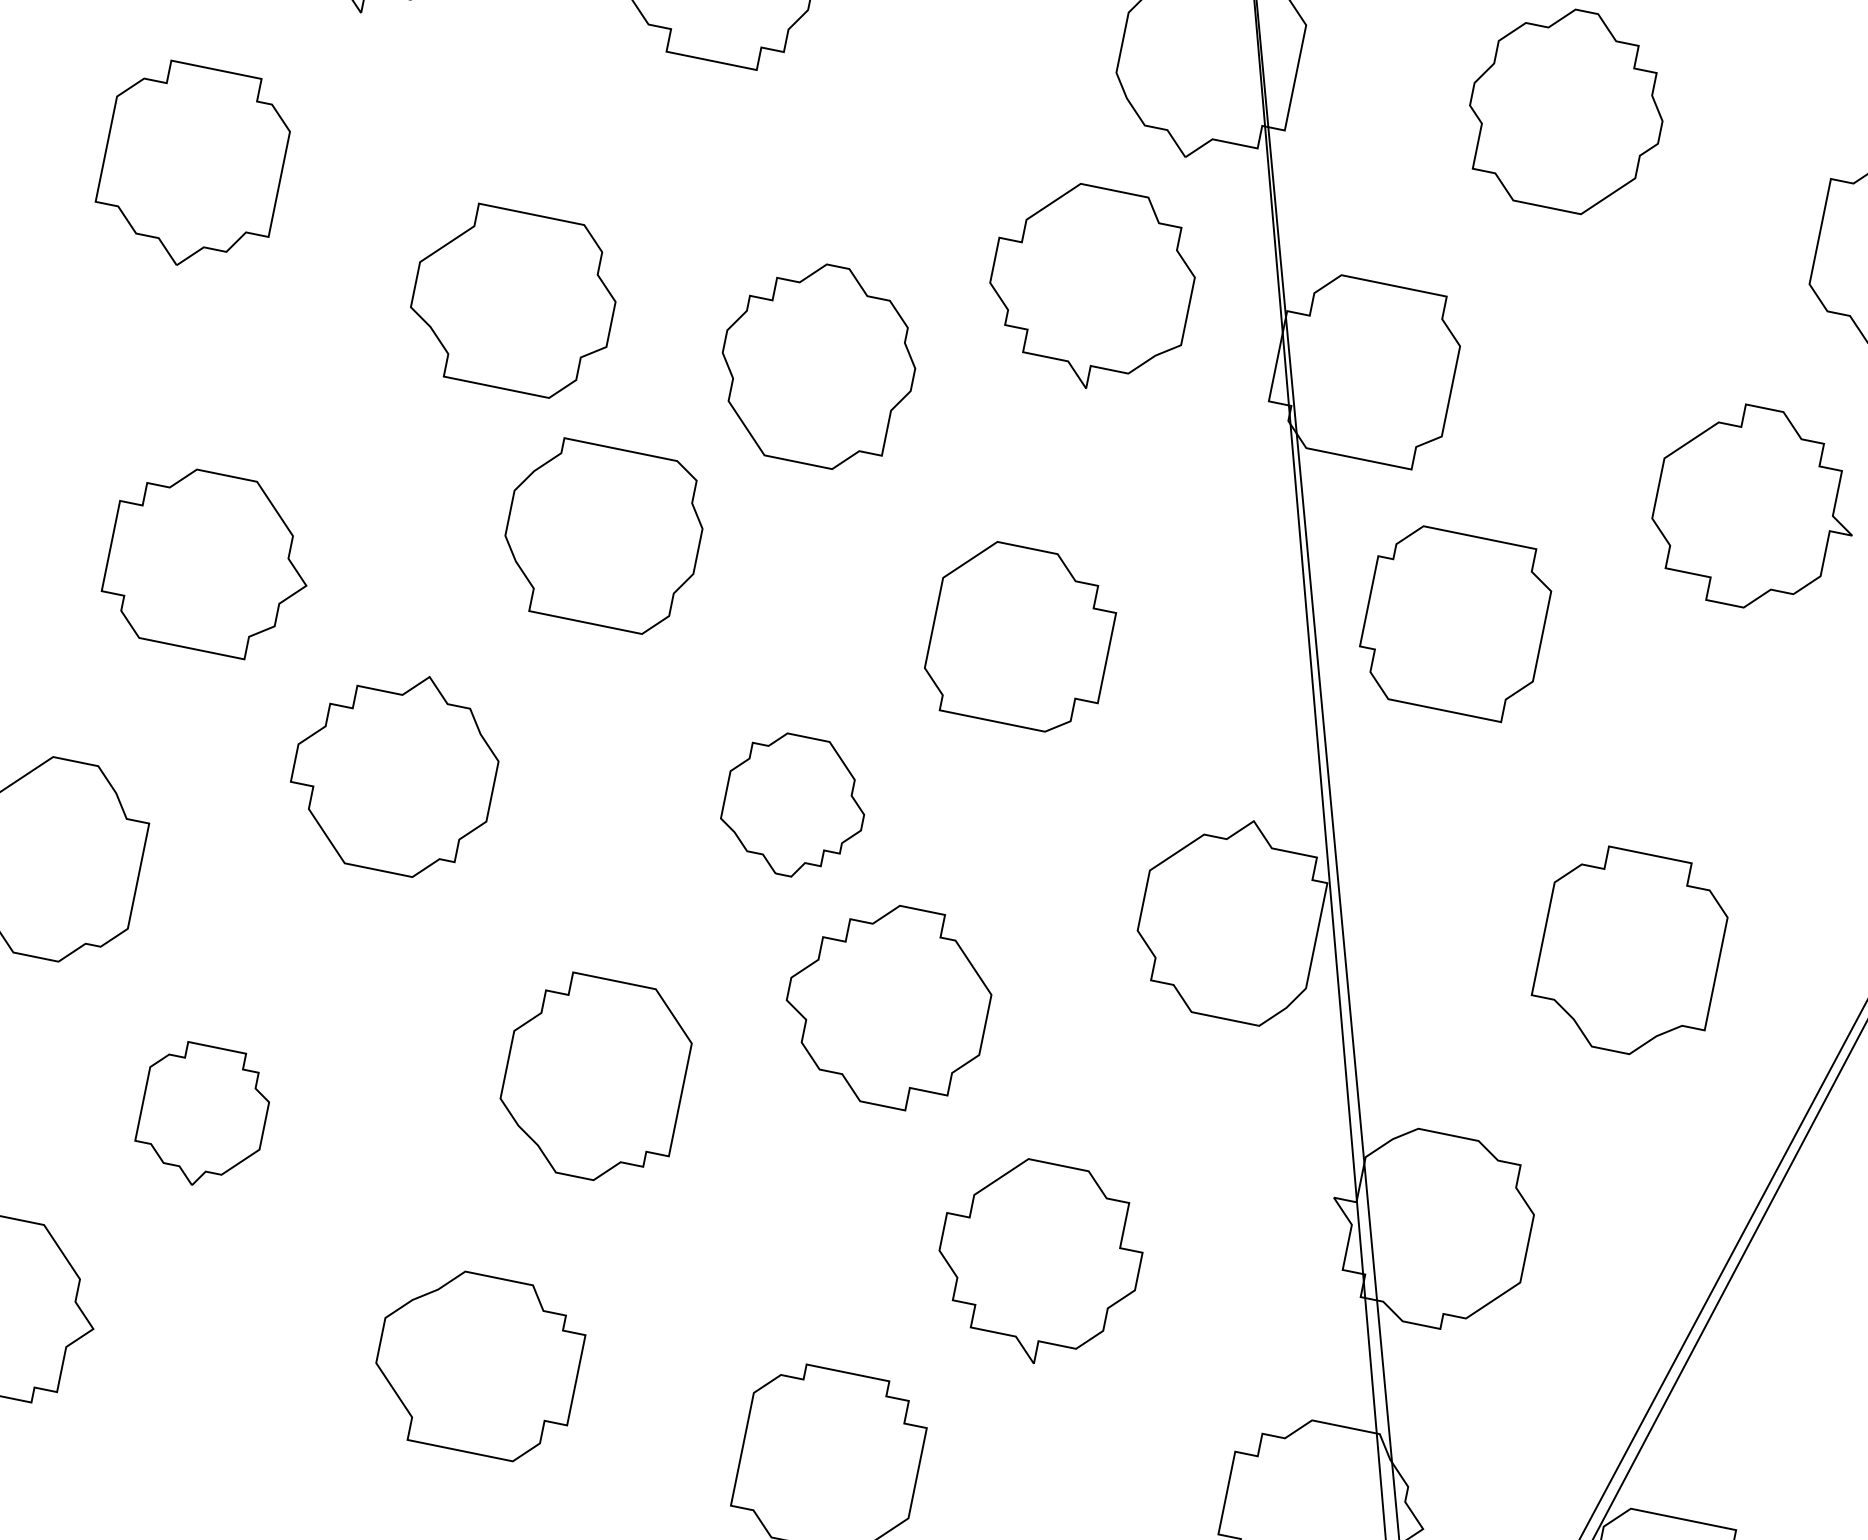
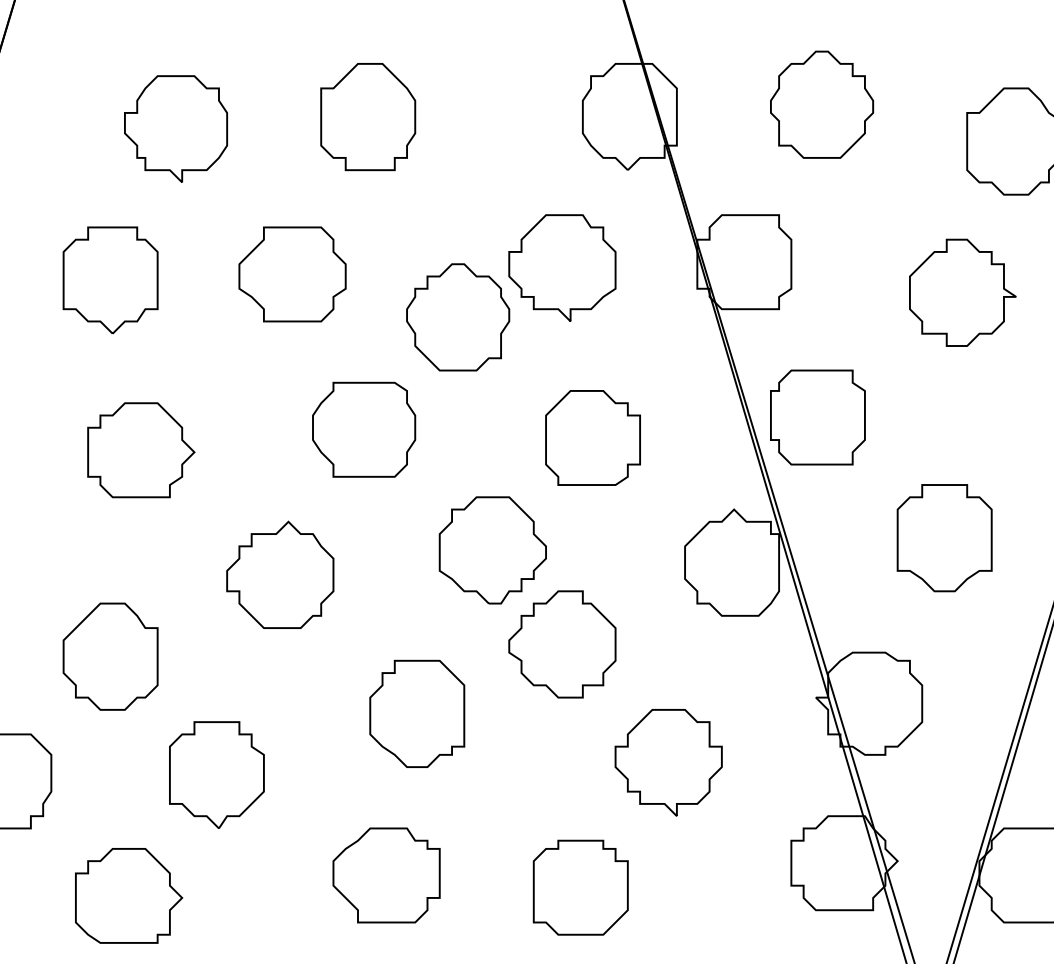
part: (1091, 286) -> (562, 267), moved
part: (513, 300) -> (292, 274), moved
part: (209, 562) -> (141, 450), moved
part: (1454, 622) -> (817, 417), moved
part: (794, 806) -> (492, 550), size x1.43
part: (202, 1114) -> (216, 774), size x1.43

